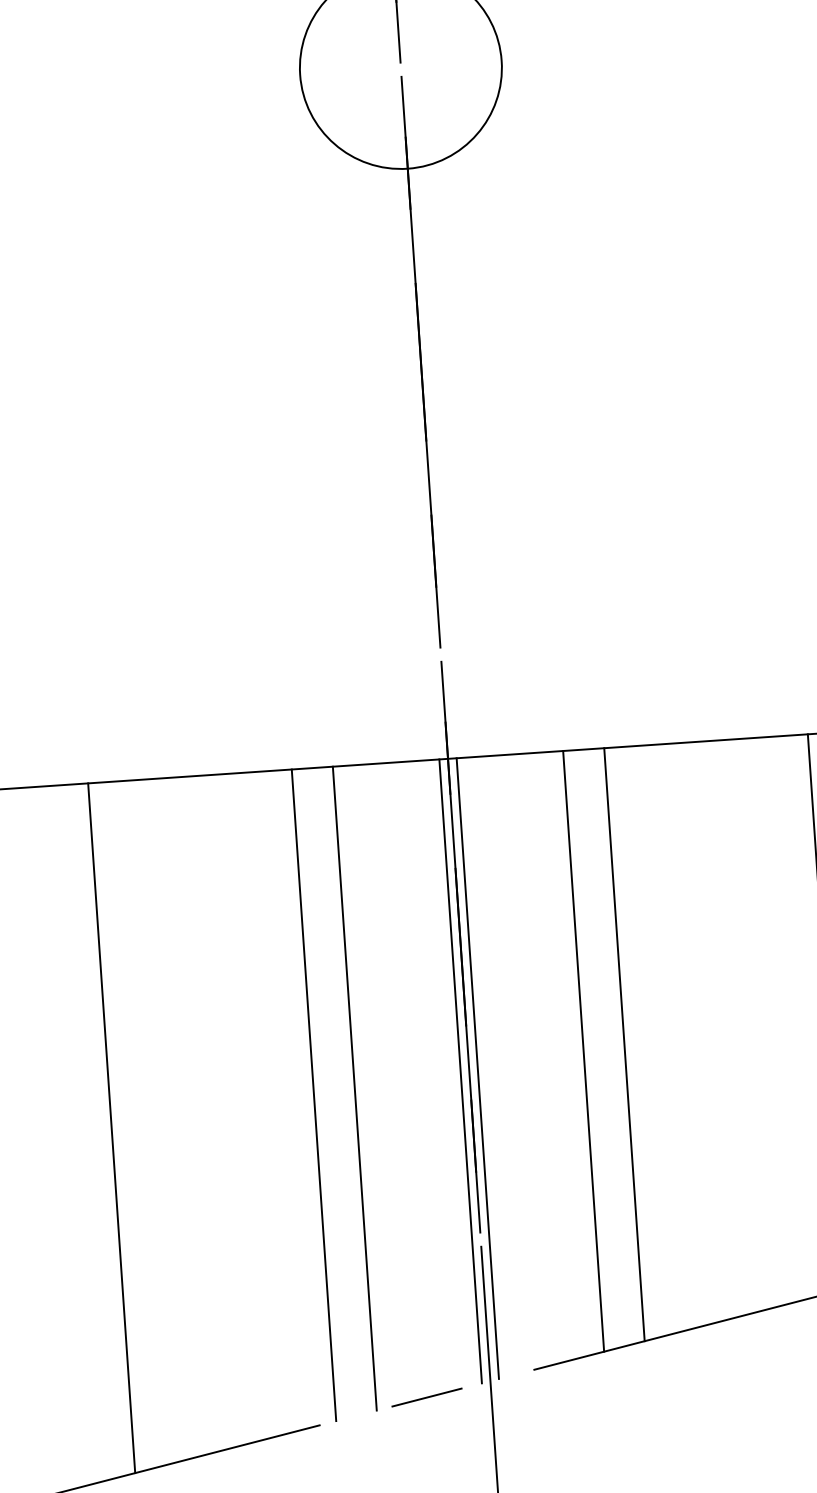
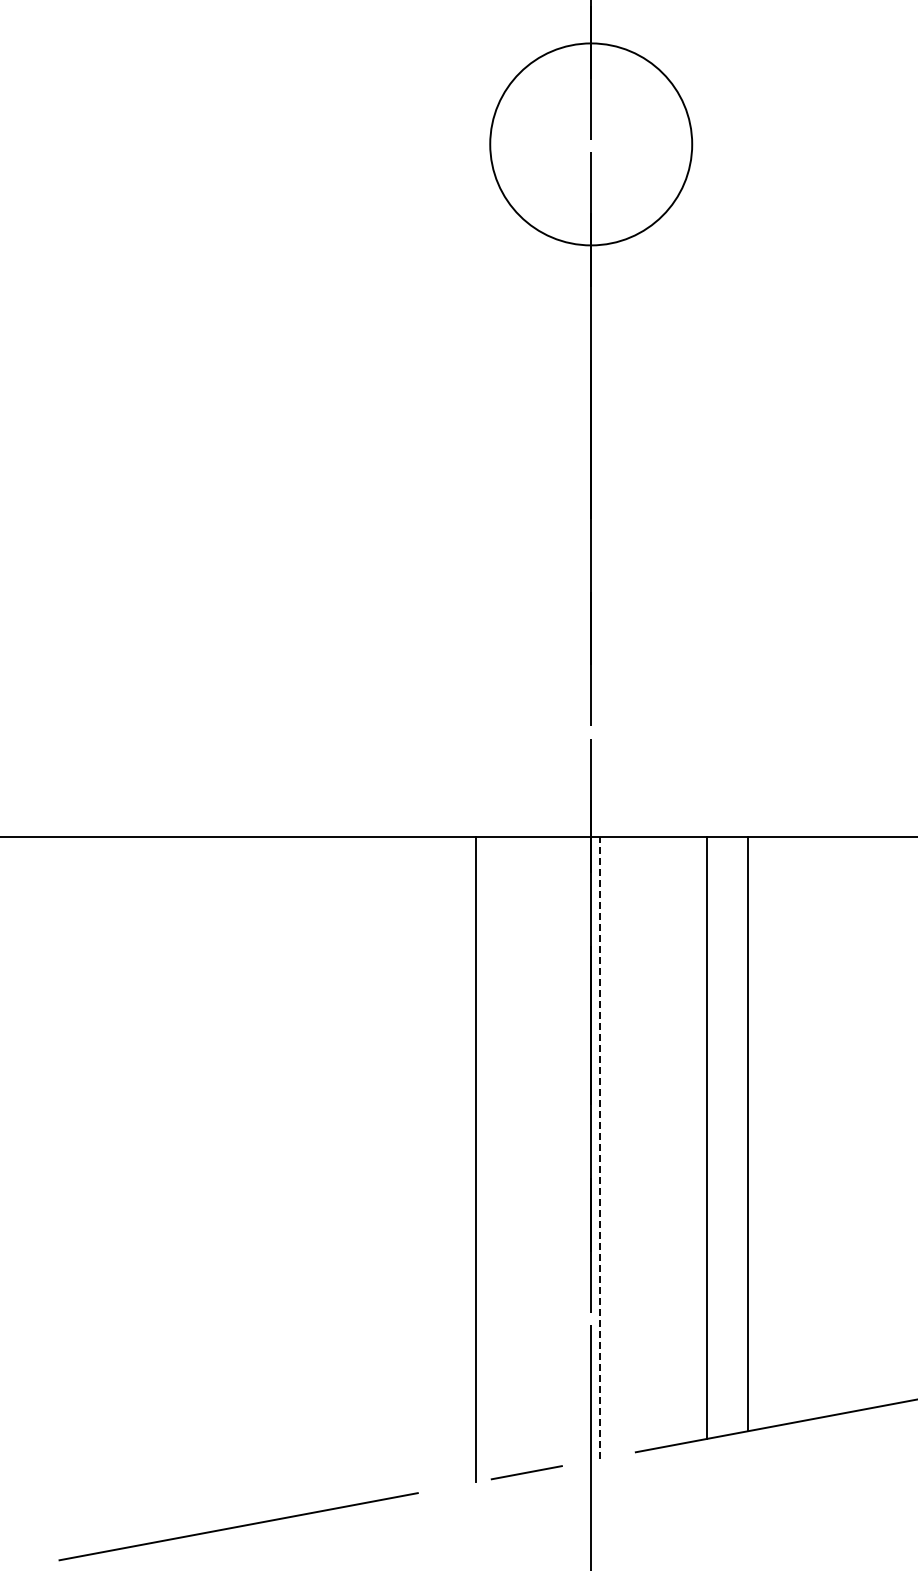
line: (477, 1068) -> (599, 1147), solid -> dashed
line: (460, 1071) -> (582, 1149), removed
line: (313, 1094) -> (434, 1162), removed
line: (111, 1128) -> (230, 1182), removed

